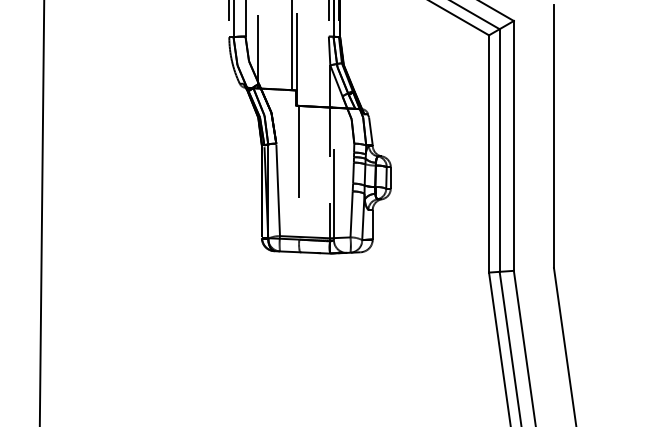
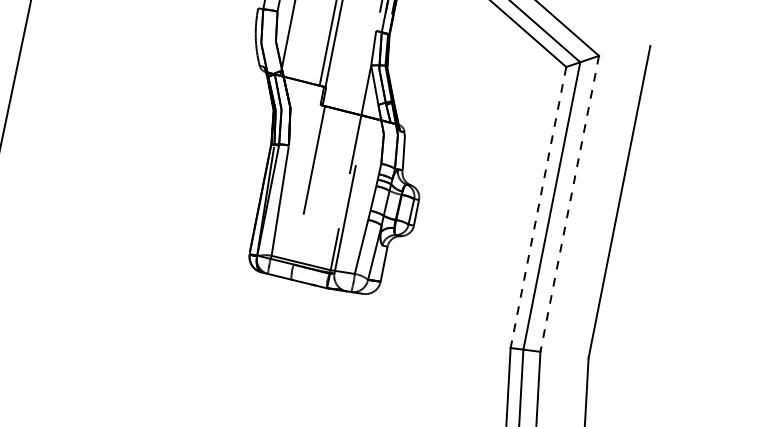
line: (513, 145) -> (569, 203), solid -> dashed
line: (489, 153) -> (539, 207), solid -> dashed

